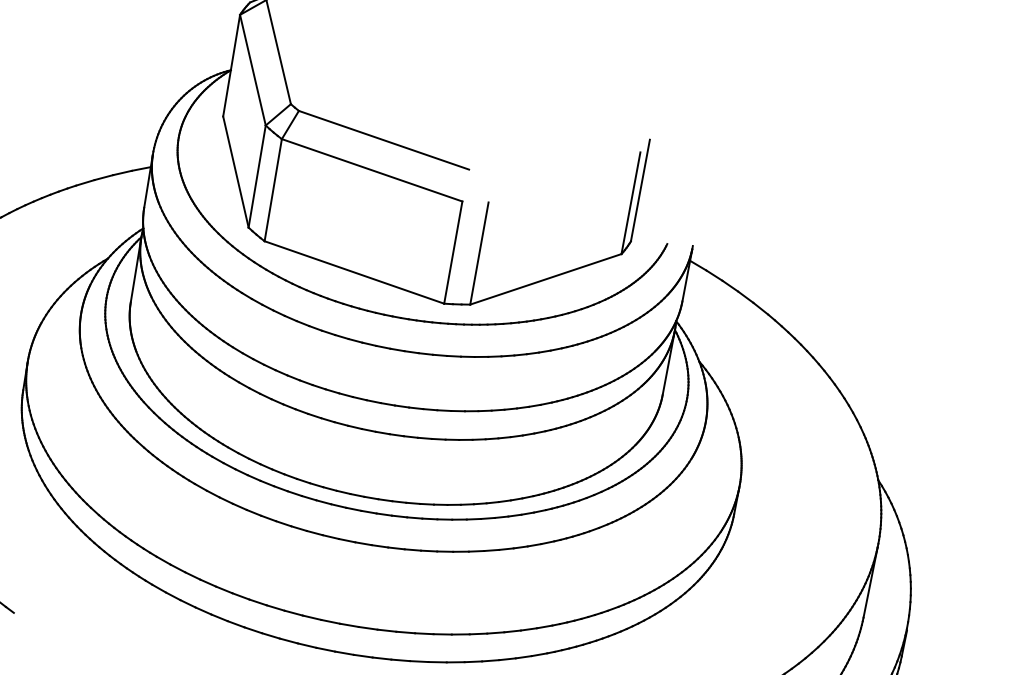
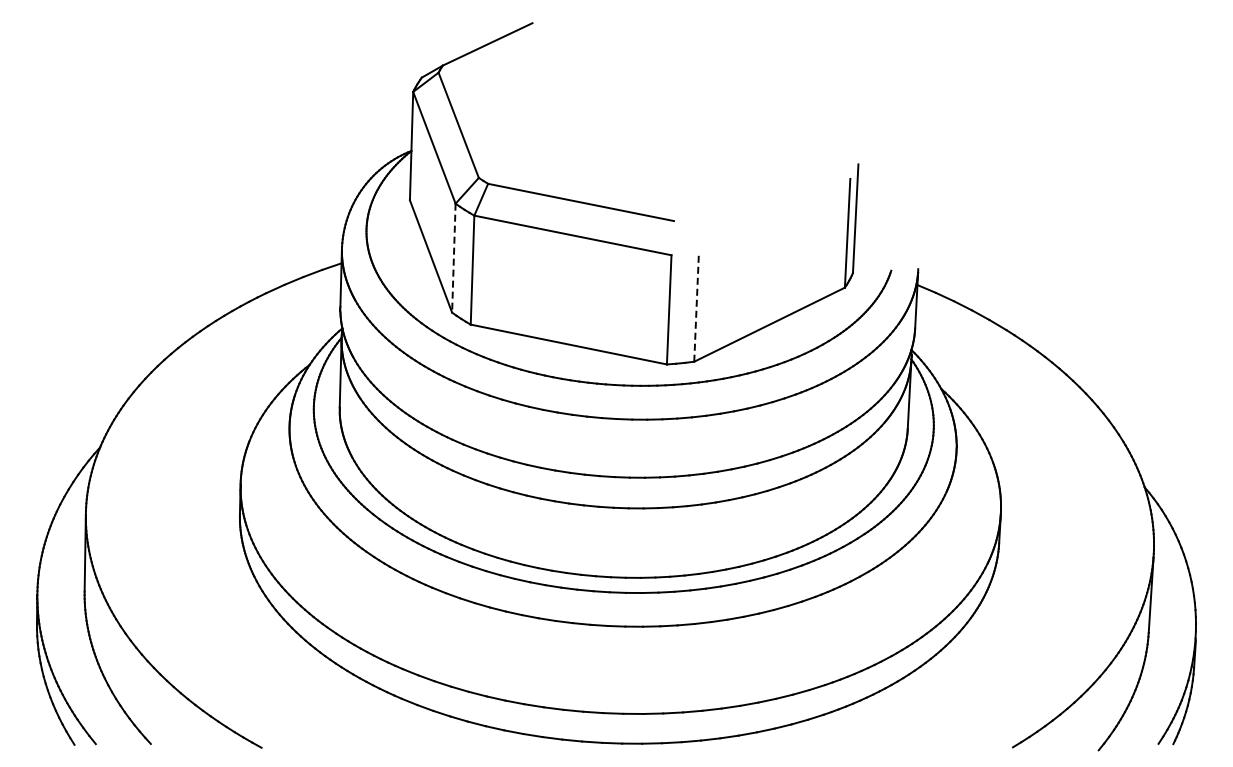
line: (256, 176) -> (453, 258), solid -> dashed
line: (479, 253) -> (696, 307), solid -> dashed

